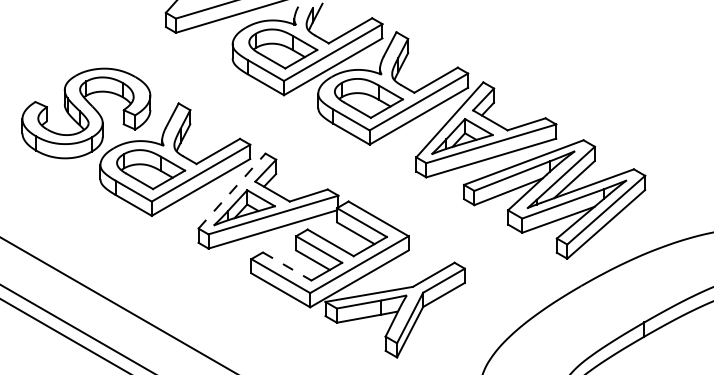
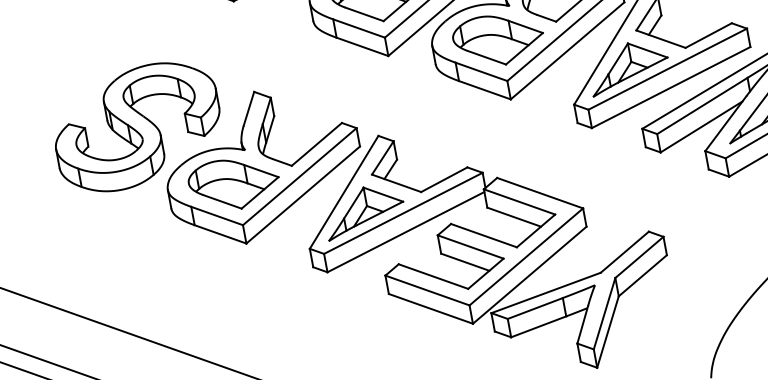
line: (232, 190) -> (344, 191), dashed -> solid
line: (287, 266) -> (433, 276), dashed -> solid

